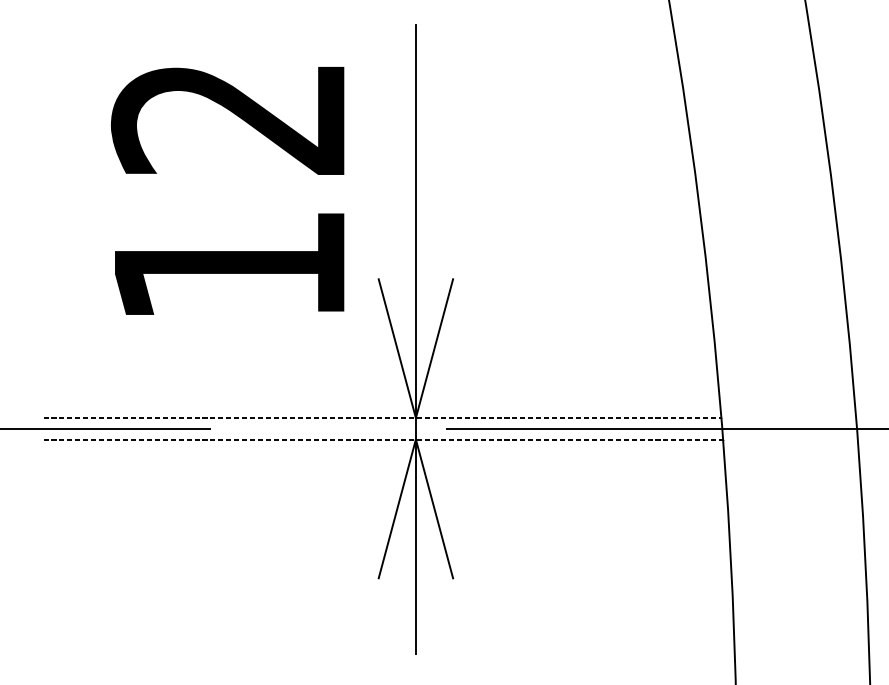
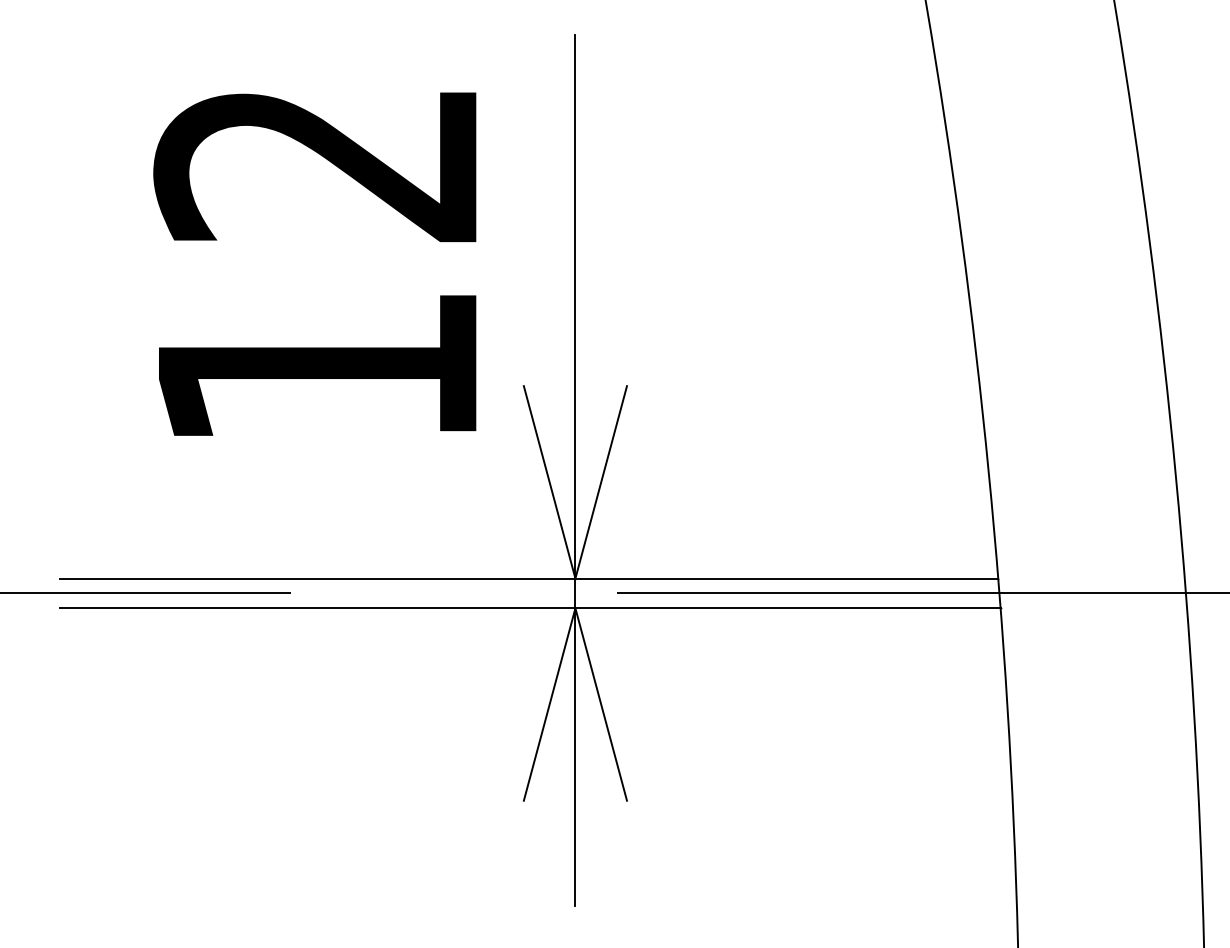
line: (382, 418) -> (529, 578), dashed -> solid
line: (383, 439) -> (530, 608), dashed -> solid

